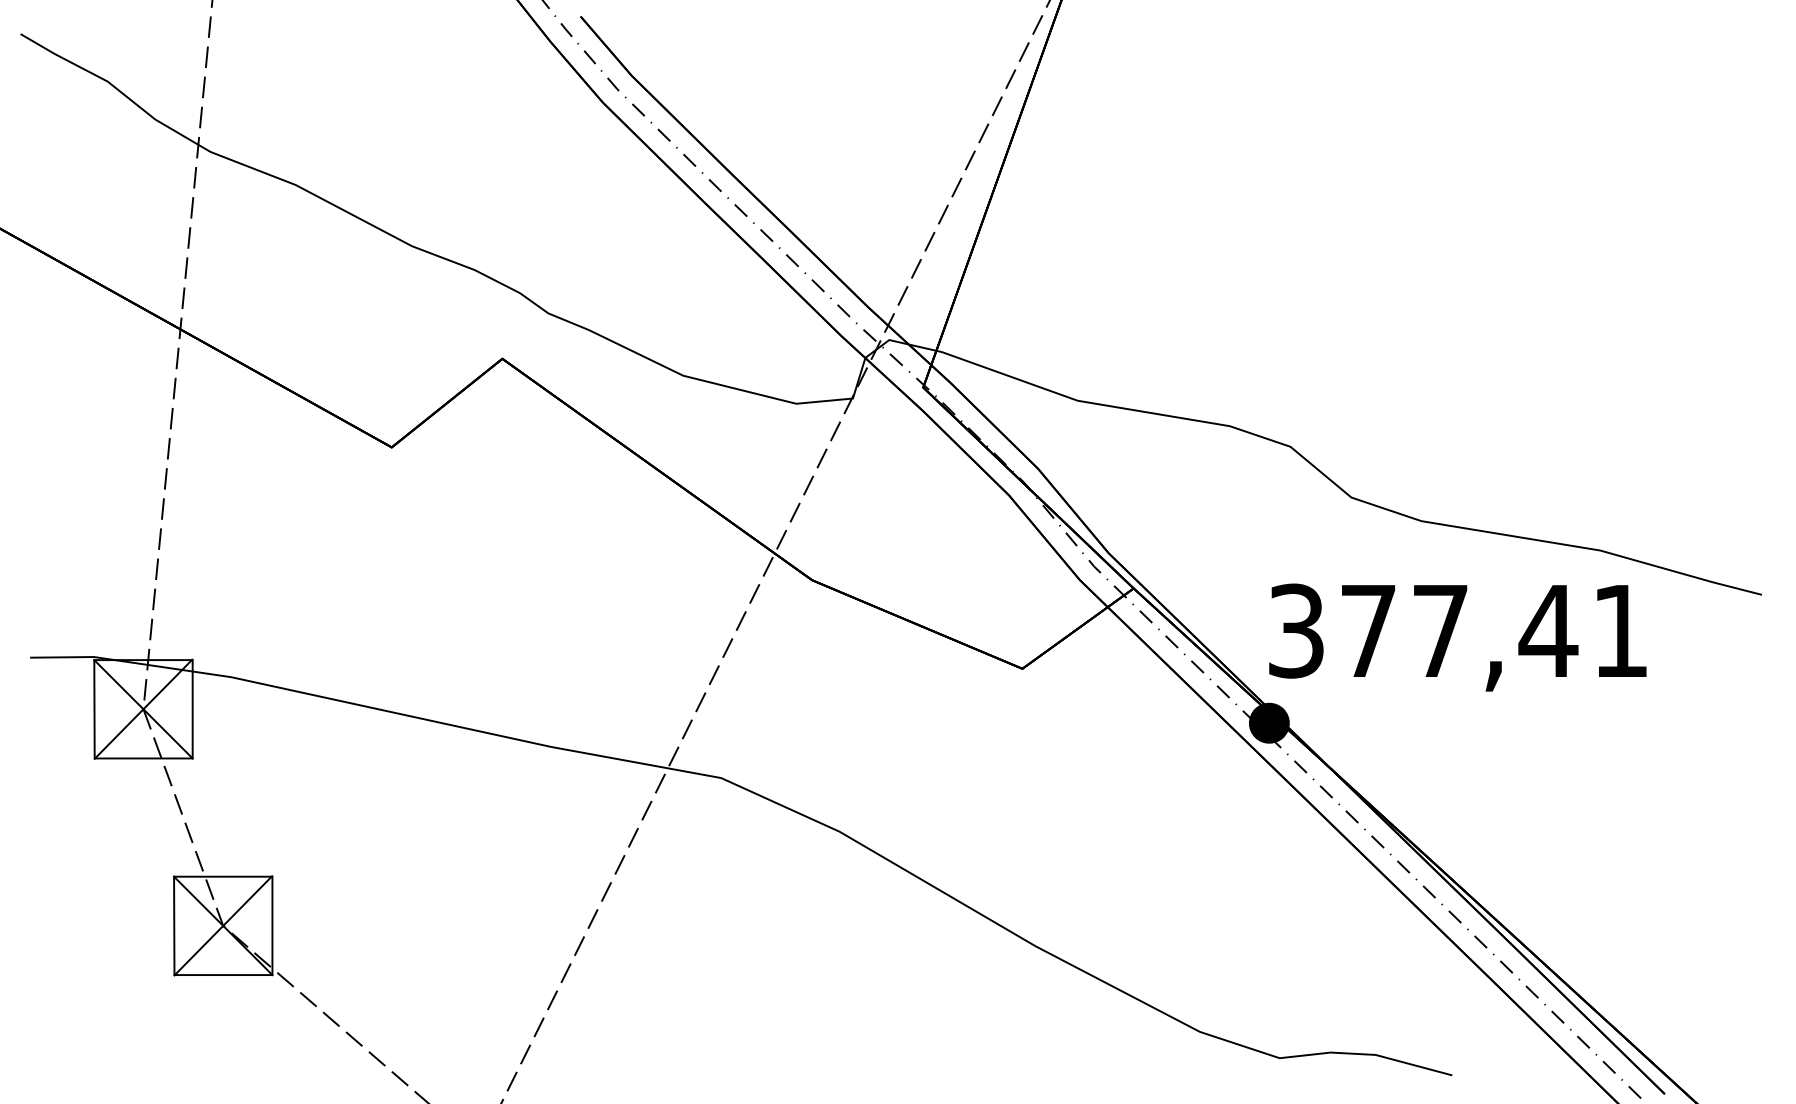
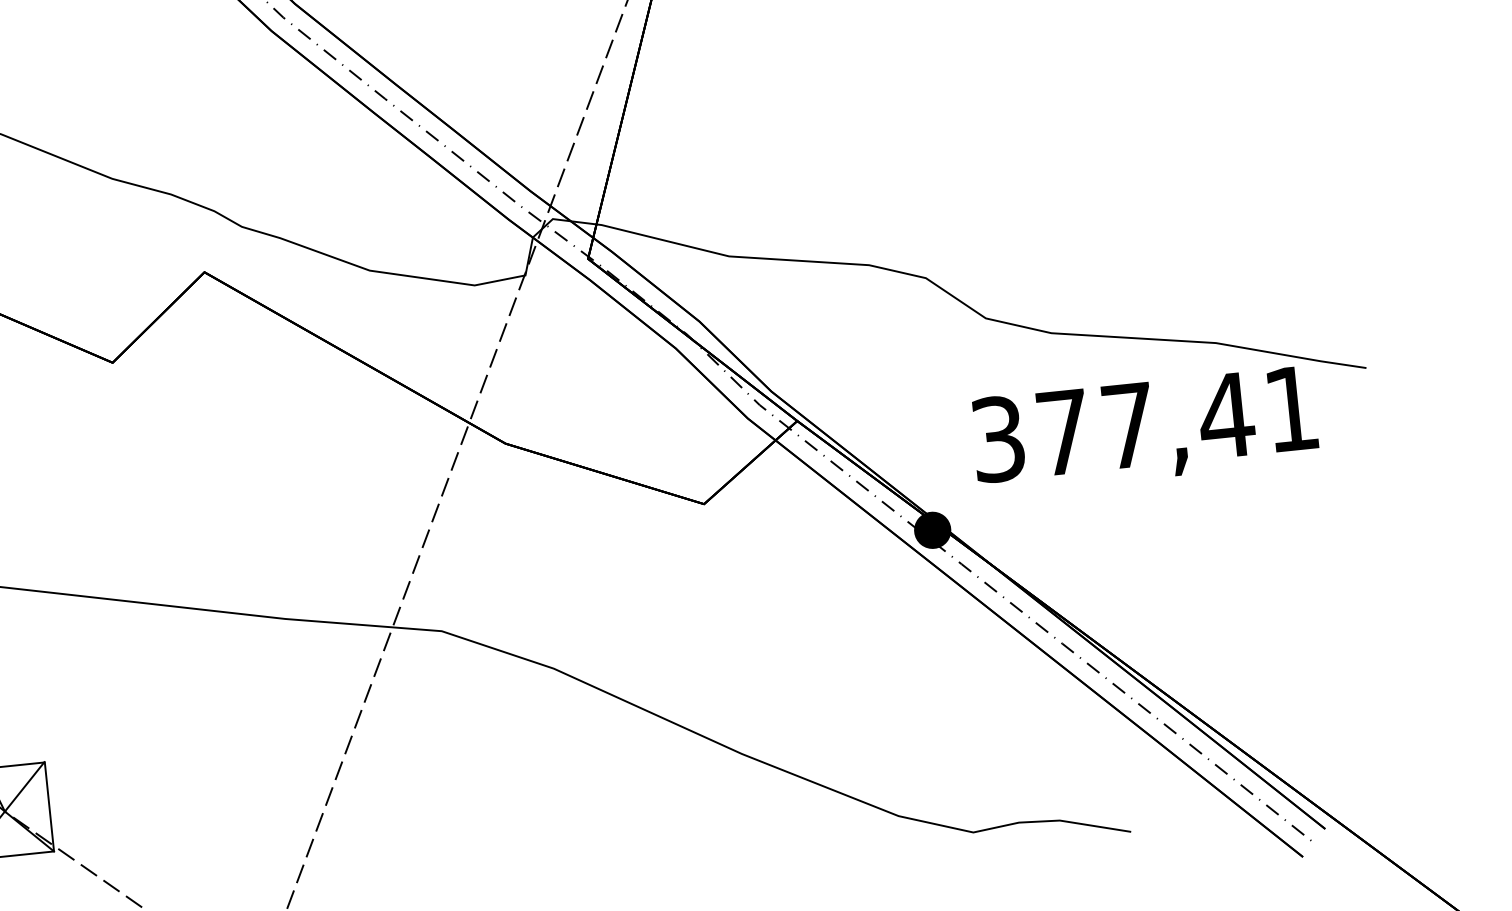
text: (1457, 637) -> (1144, 429), moved

